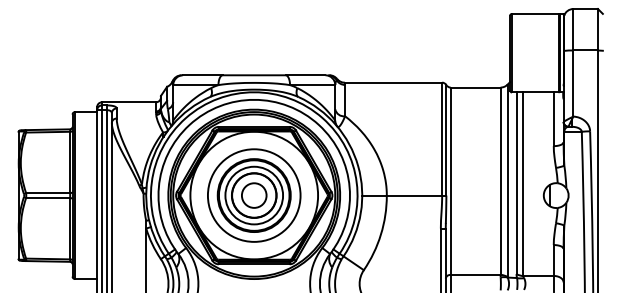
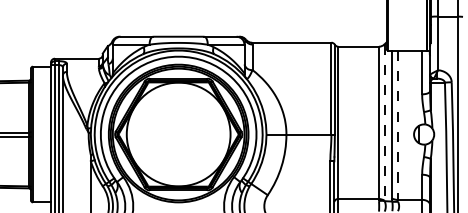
line: (507, 181) -> (384, 123), solid -> dashed
line: (523, 184) -> (397, 125), solid -> dashed
part: (254, 195) -> (178, 134), removed

